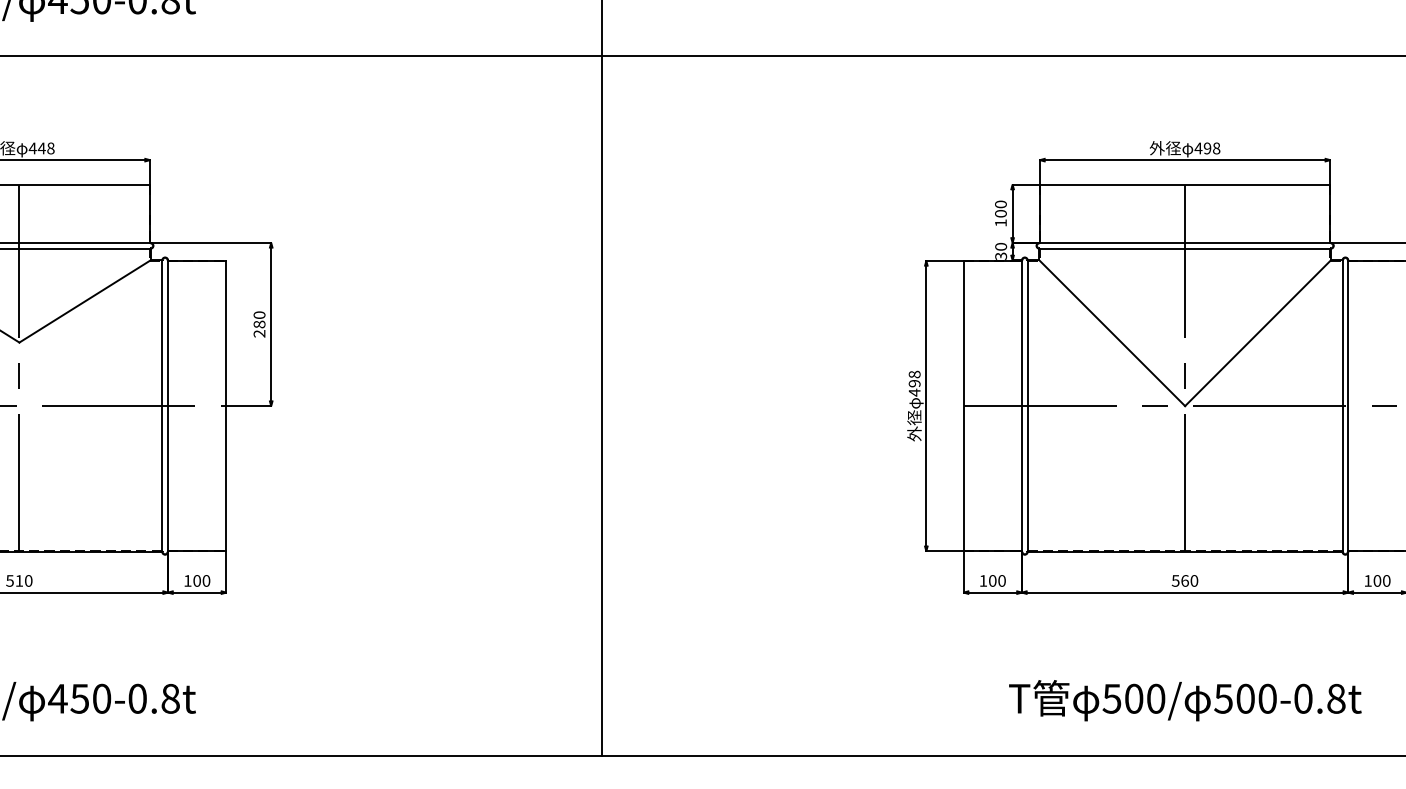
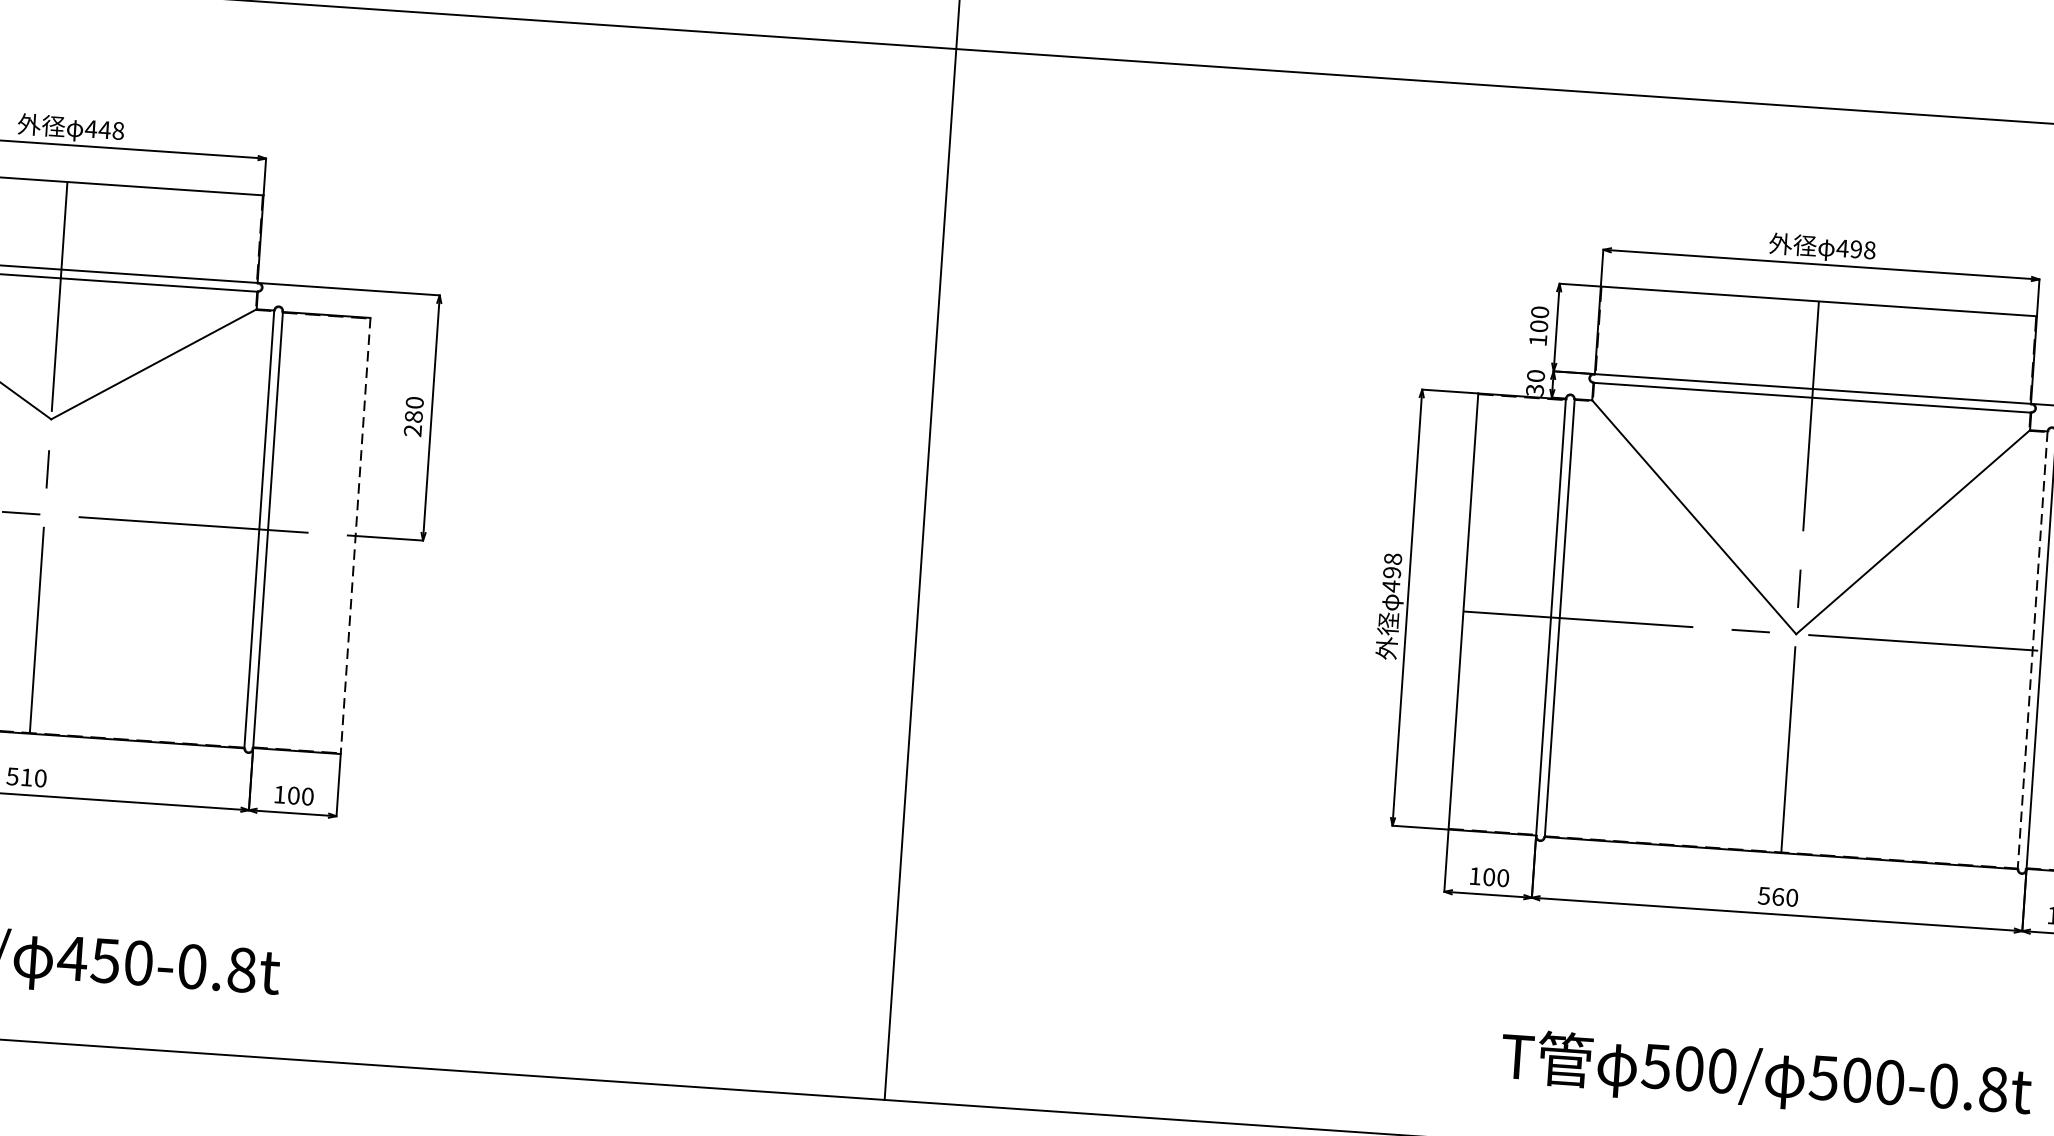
line: (226, 406) -> (355, 536), solid -> dashed
line: (1342, 406) -> (2032, 650), solid -> dashed

